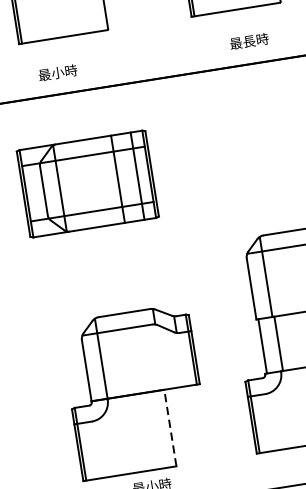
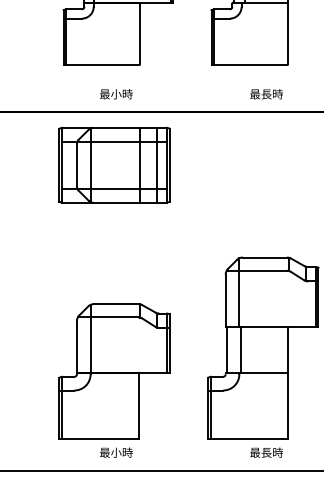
text: (249, 41) -> (266, 94), moved
text: (58, 73) -> (116, 94), moved
part: (87, 183) -> (114, 164), moved
line: (170, 428) -> (139, 406), dashed -> solid

